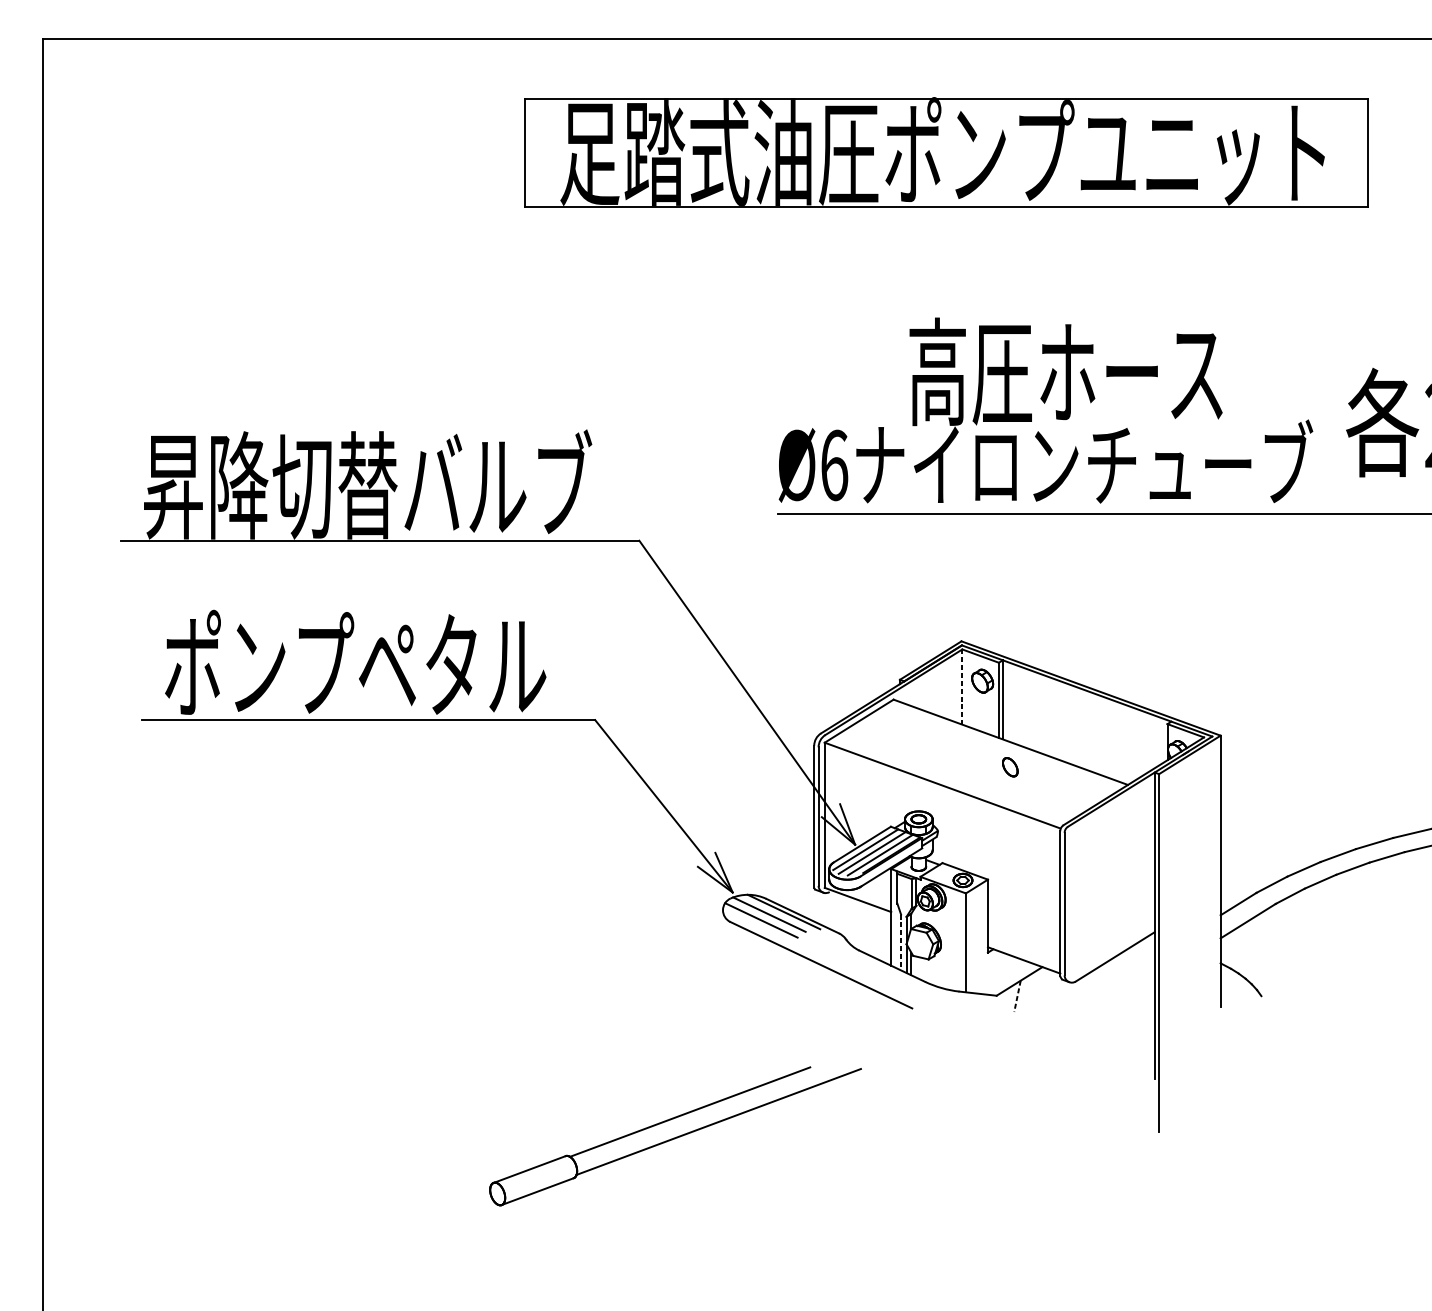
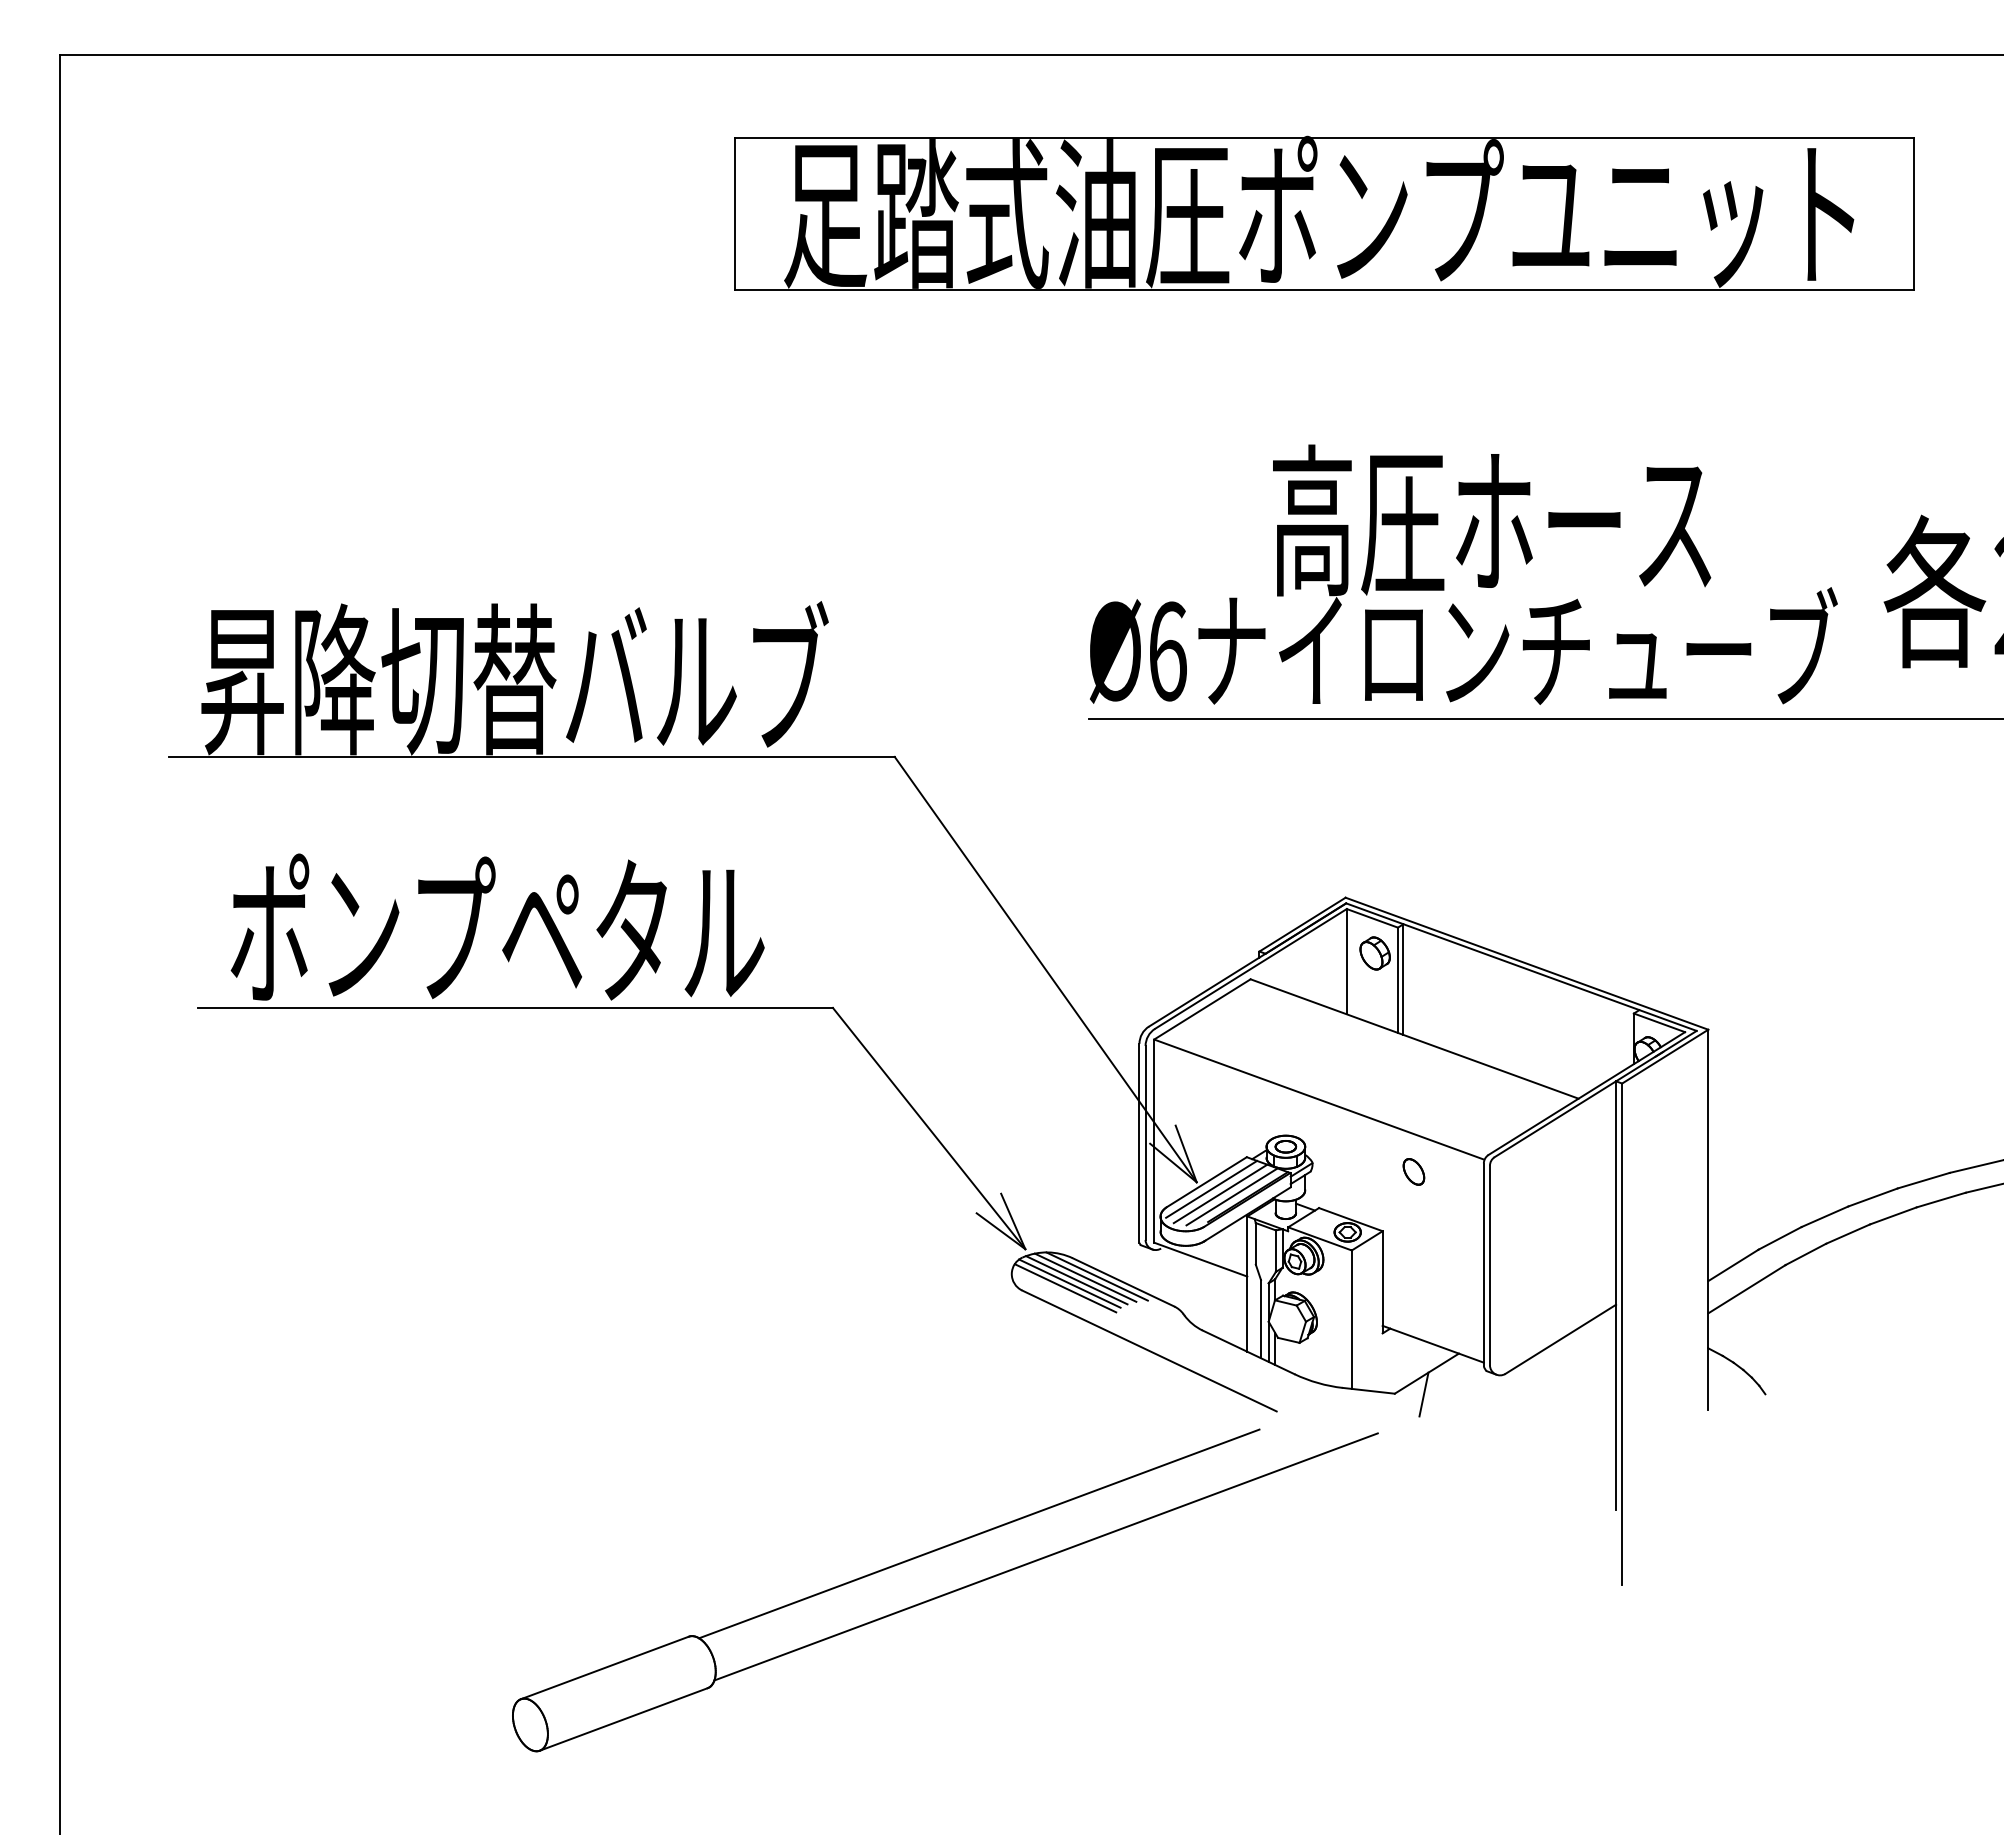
line: (962, 686) -> (1346, 961), dashed -> solid
part: (1010, 766) -> (1413, 1171), moved
line: (775, 912) -> (1085, 1277), added
line: (764, 917) -> (1069, 1283), added
line: (901, 942) -> (1261, 1318), dashed -> solid
line: (1017, 997) -> (1423, 1395), dashed -> solid
part: (675, 1136) -> (945, 1590), size x1.67

